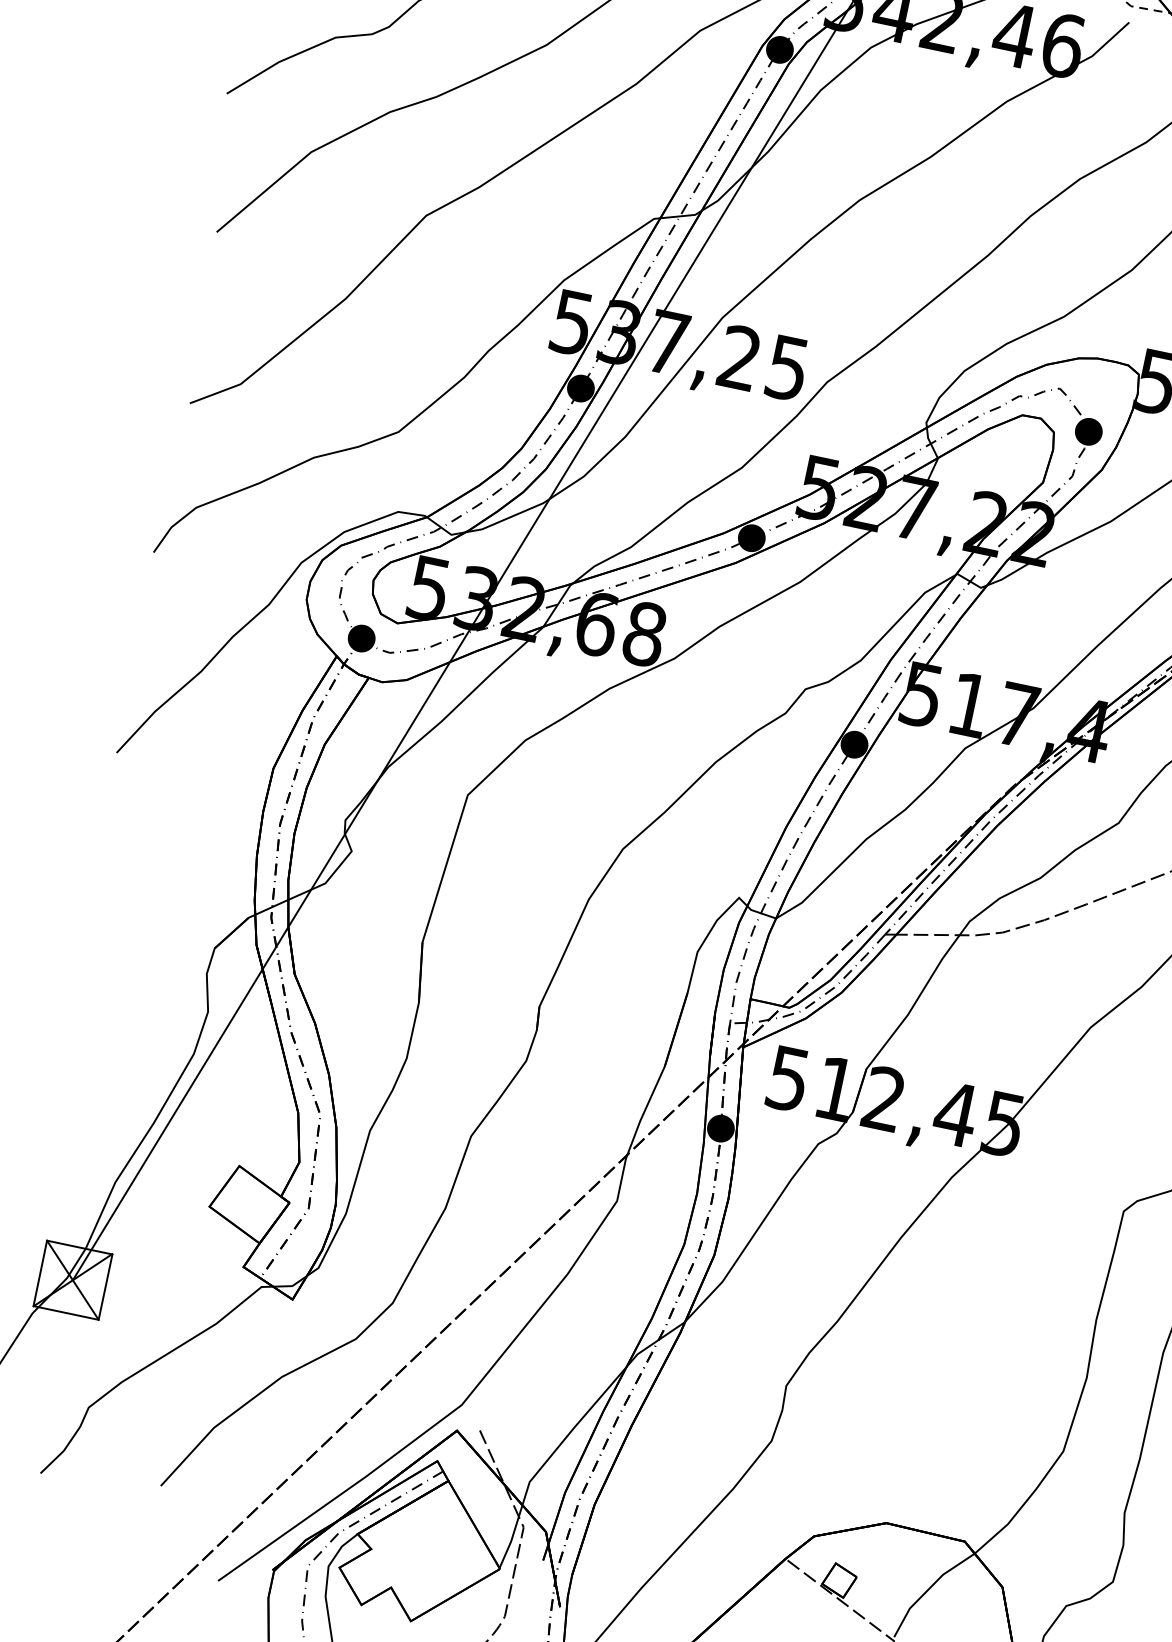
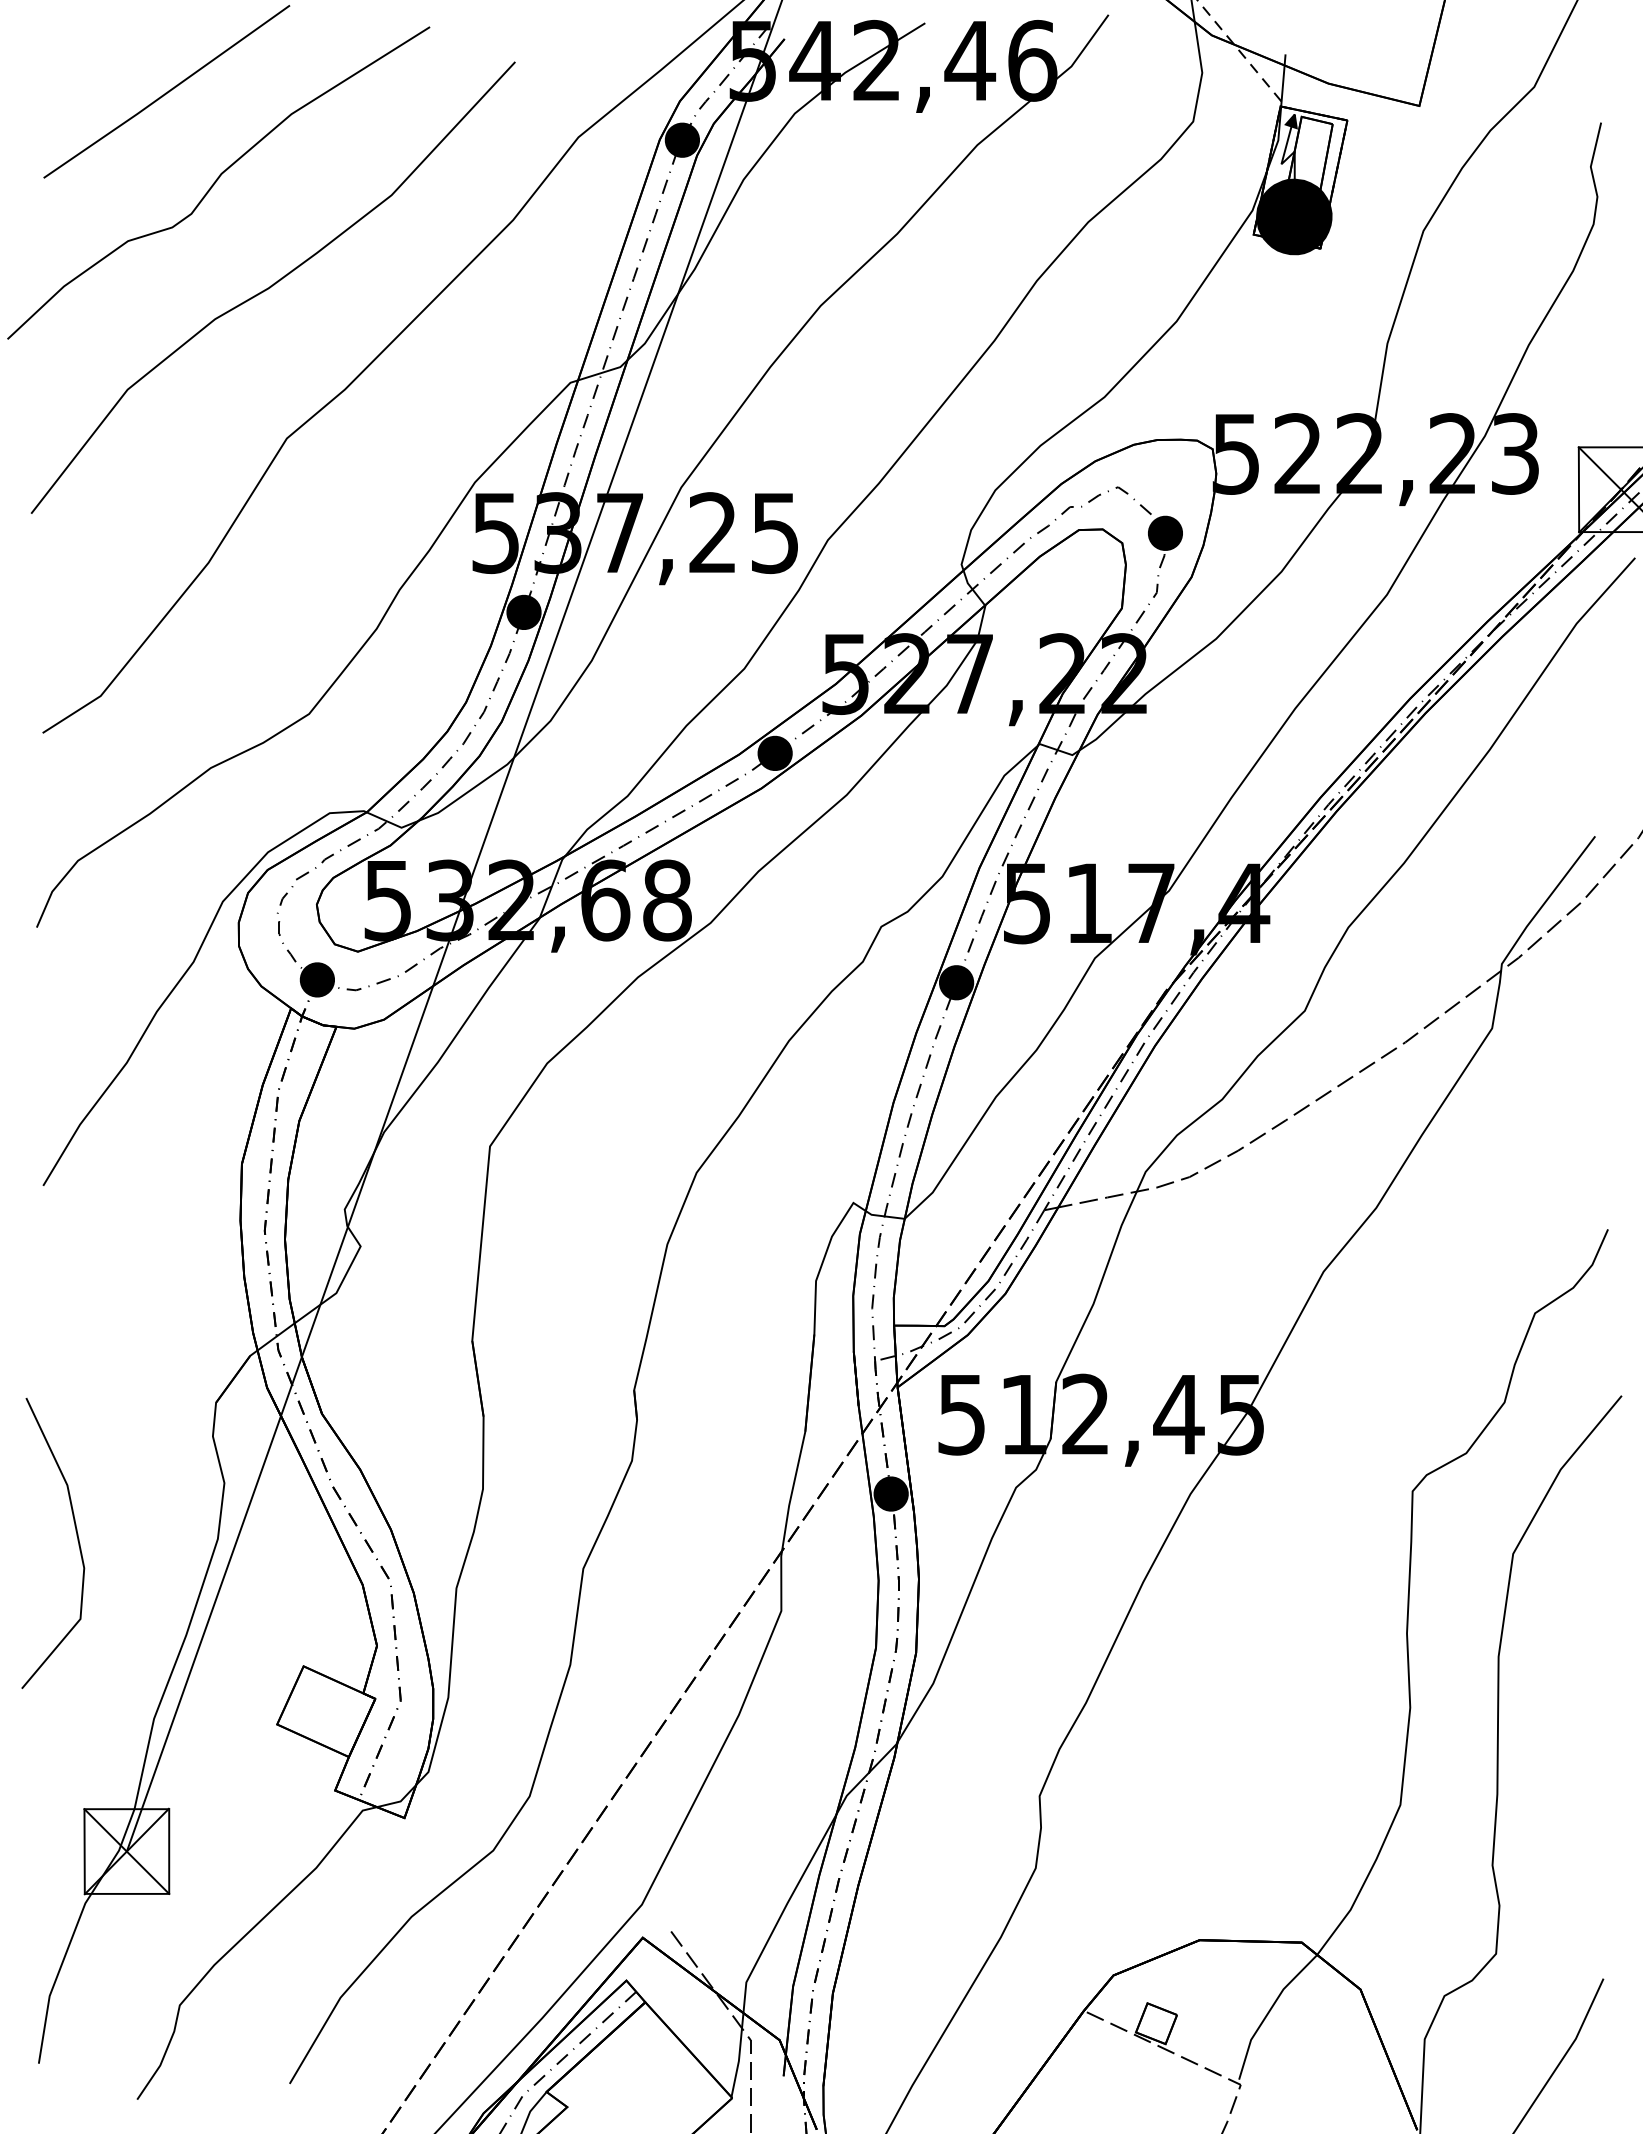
line: (85, 1028) -> (76, 1536), added

